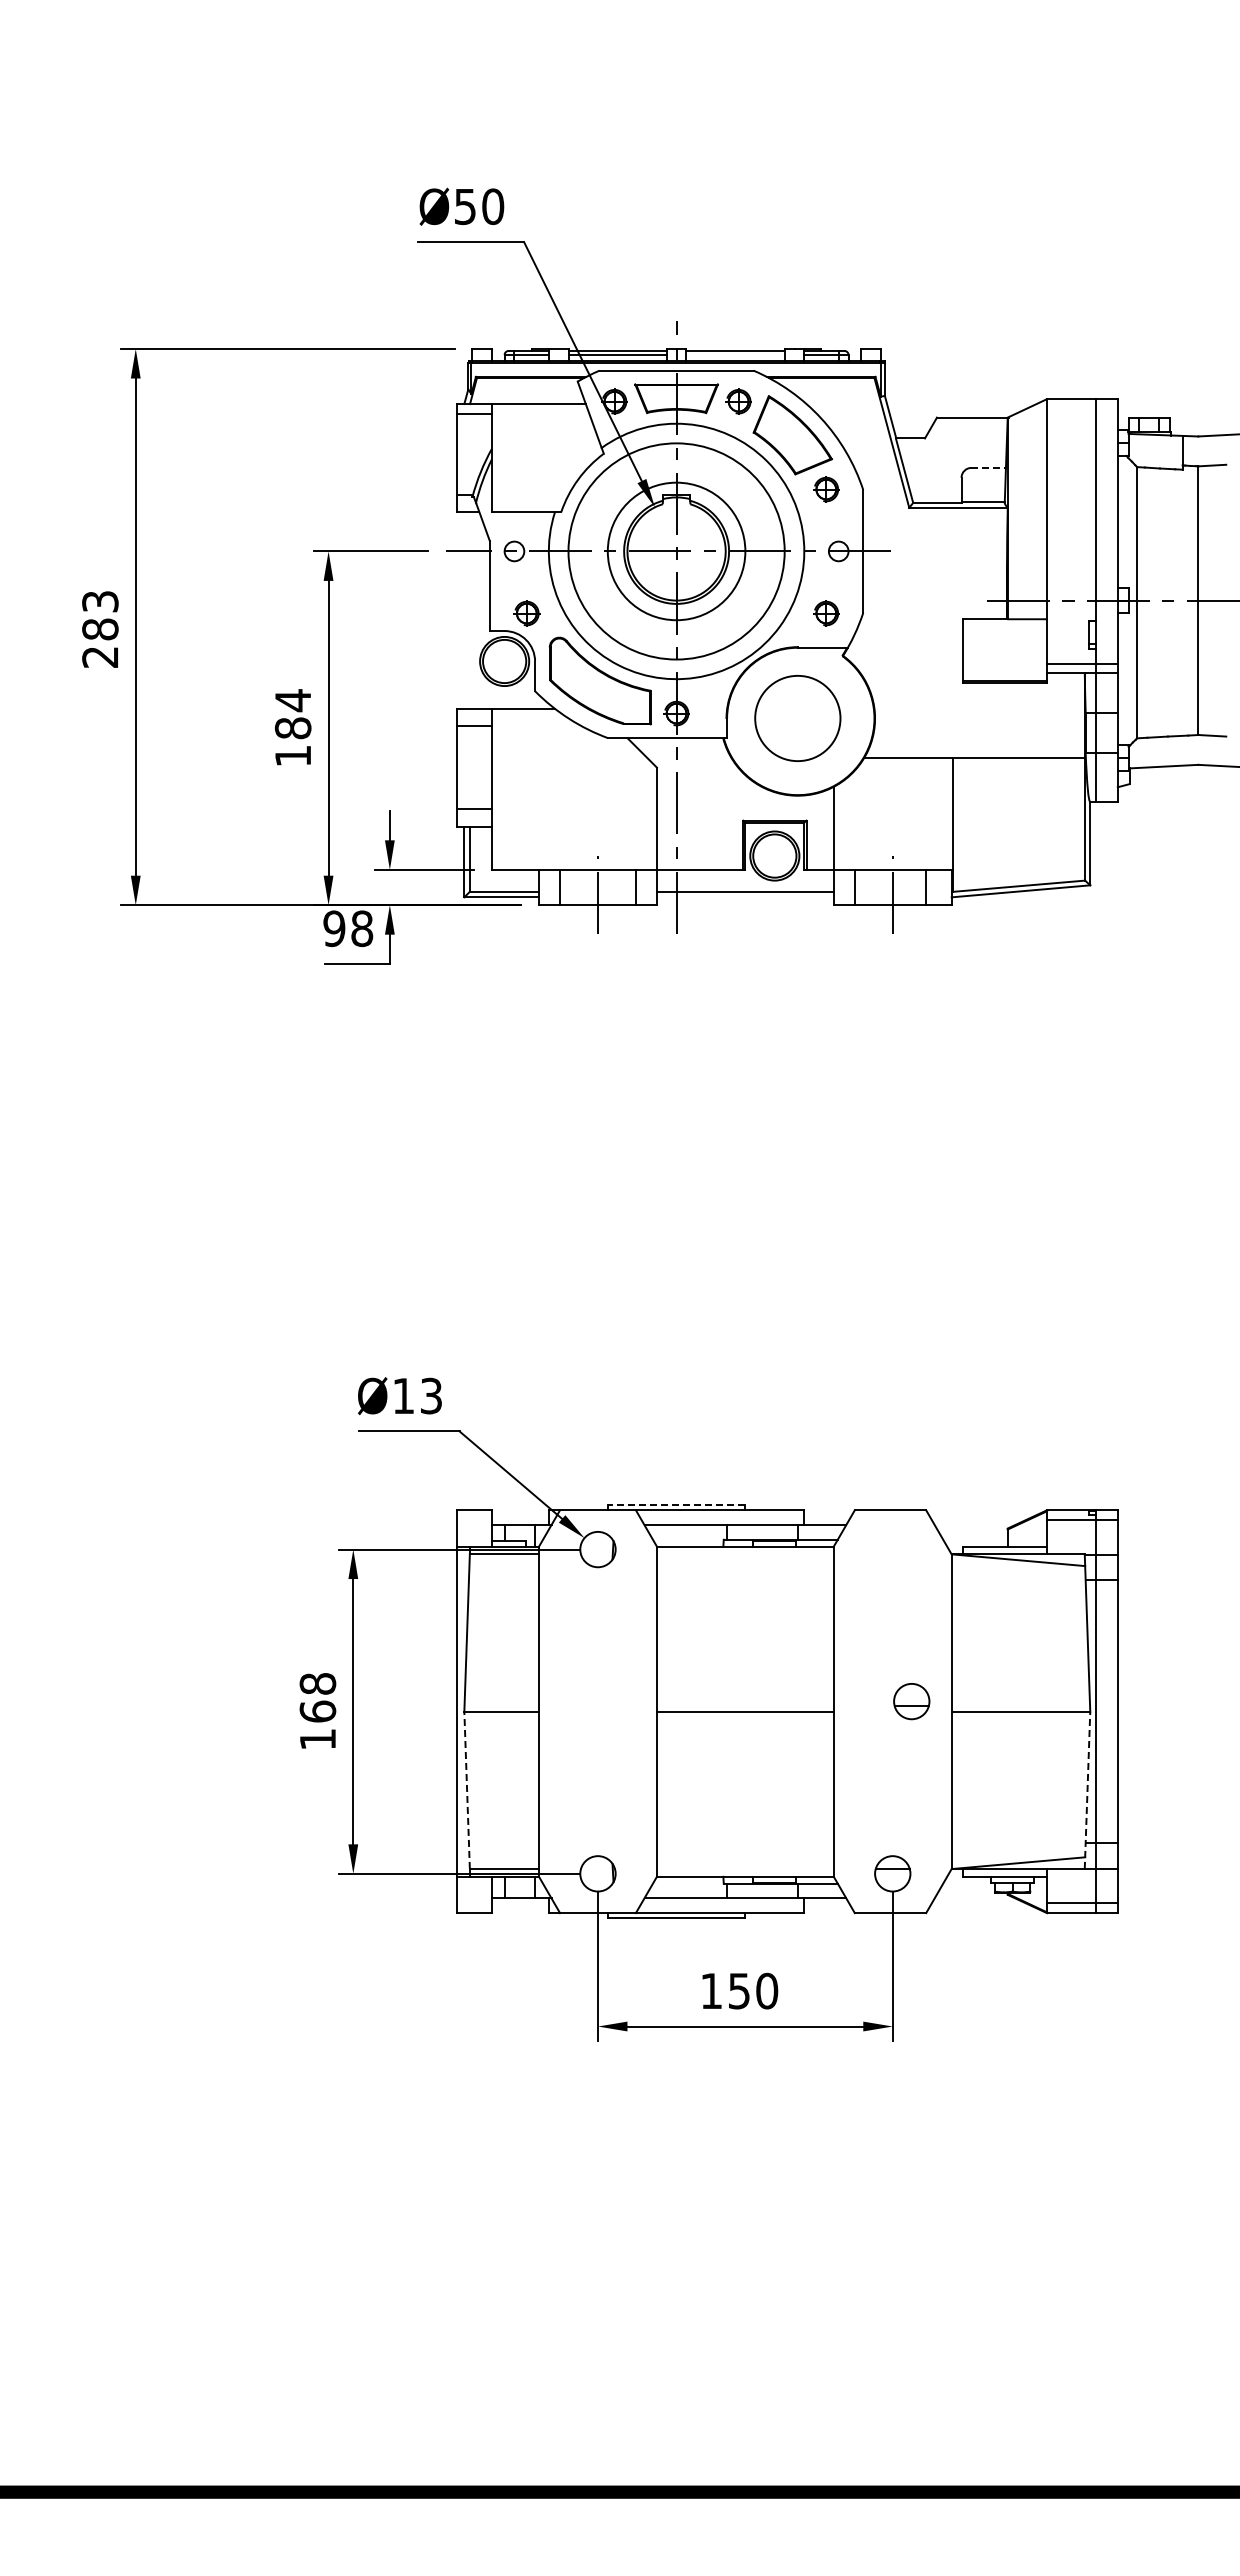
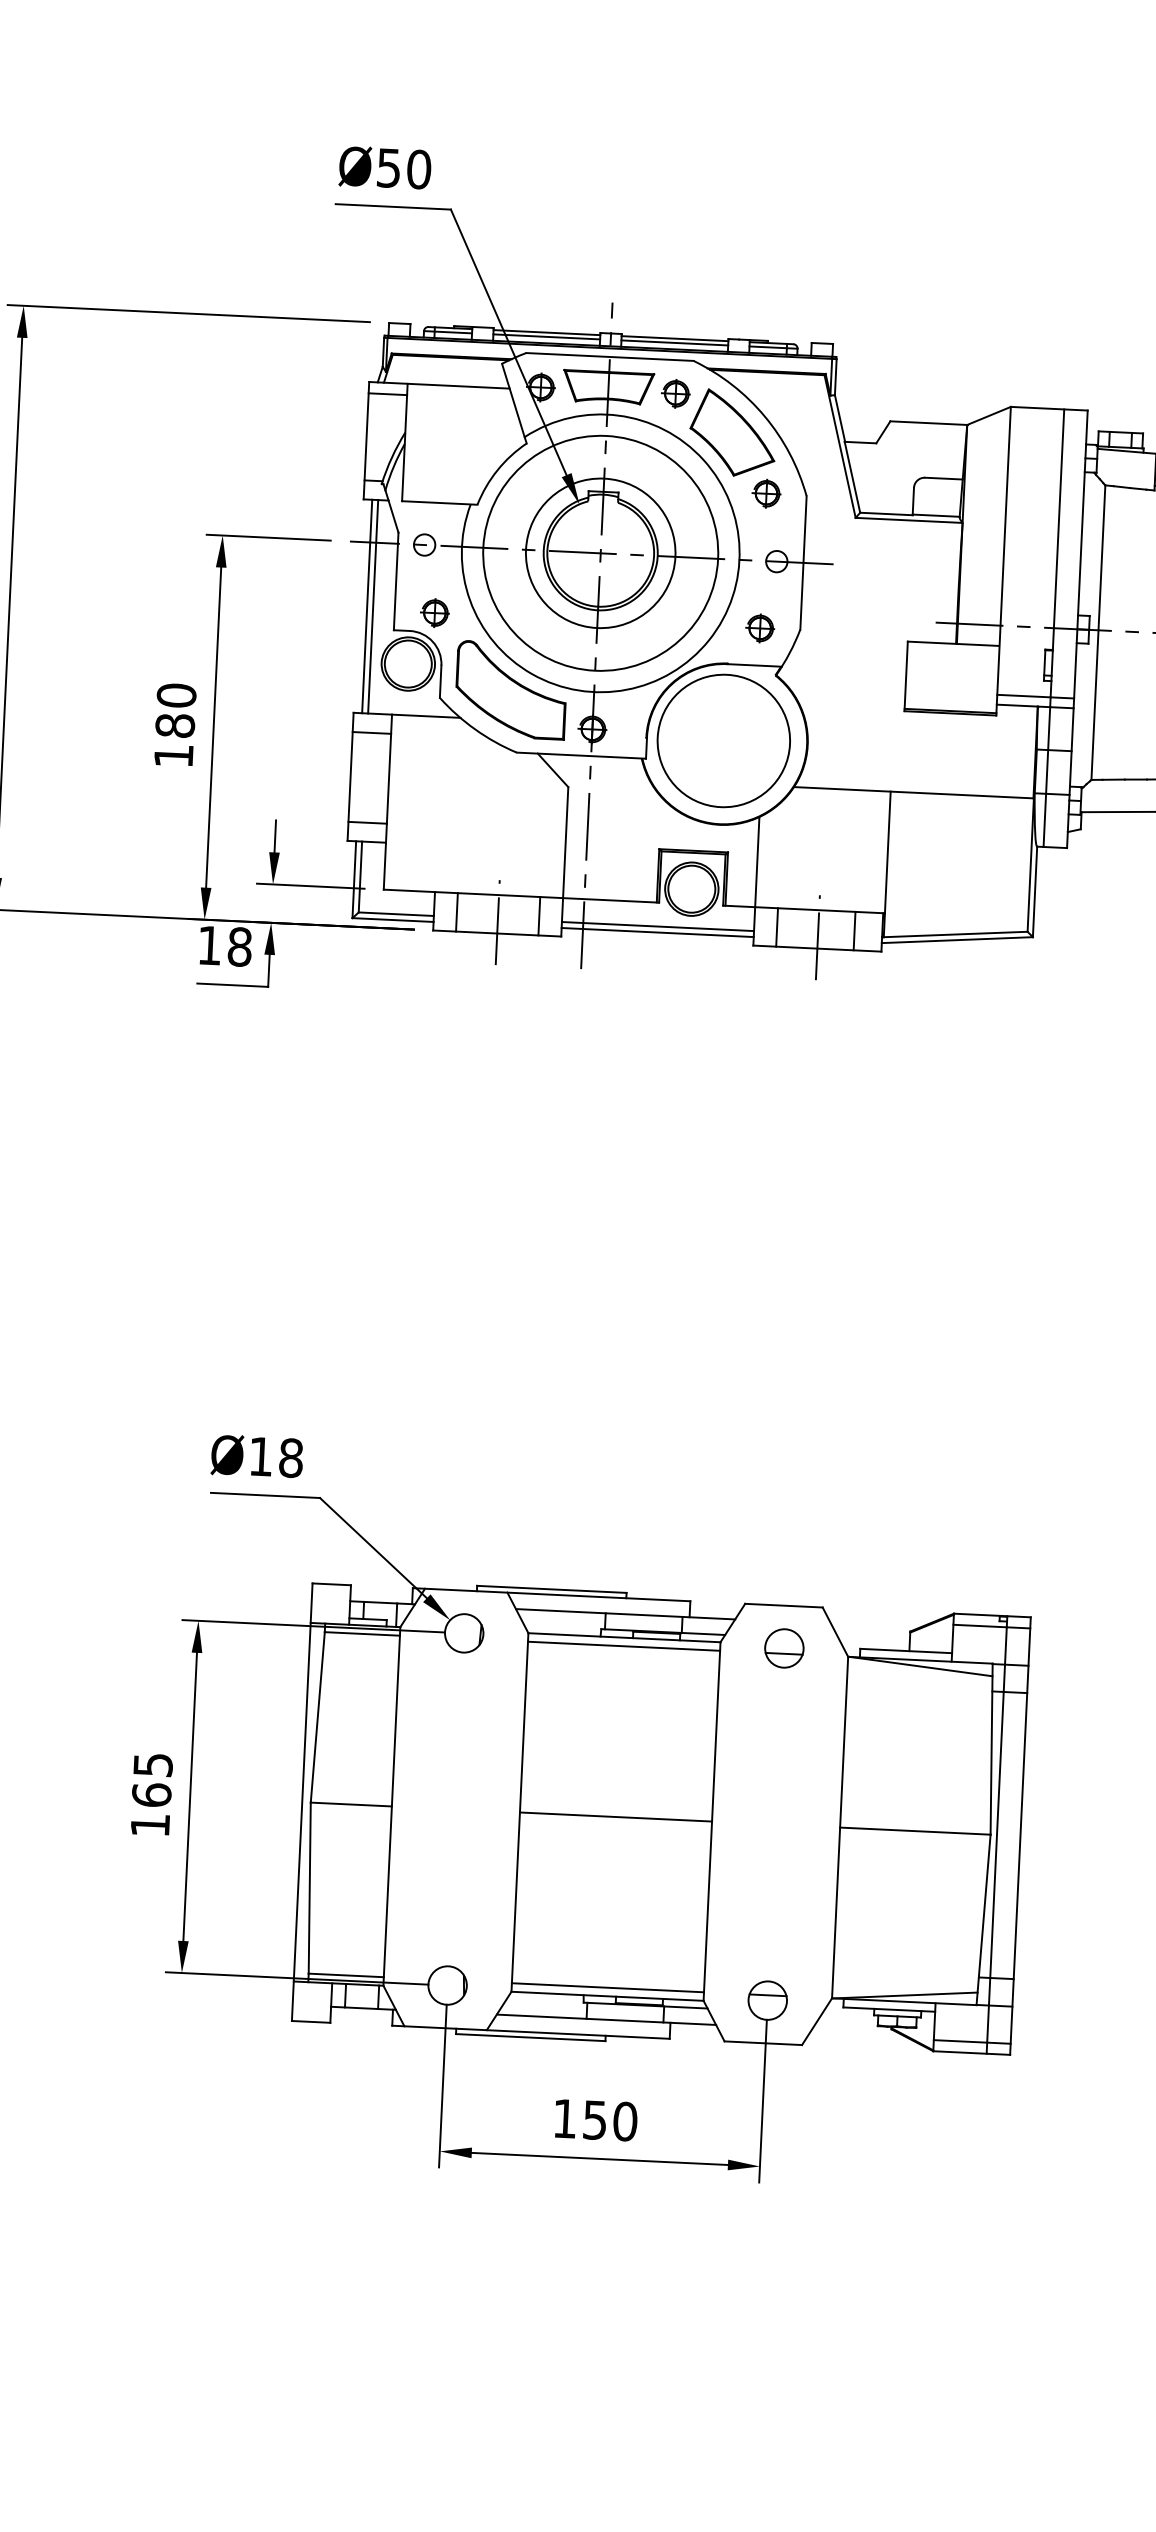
line: (735, 354) -> (674, 342), added
line: (989, 467) -> (944, 478), dashed -> solid
line: (464, 610) -> (367, 606), added
line: (469, 610) -> (372, 606), added
text: (292, 700) -> (175, 695), 184 -> 180
circle: (797, 718) -> (723, 740), size x1.43
line: (744, 897) -> (656, 932), added
text: (334, 928) -> (209, 945), 98 -> 18
text: (431, 1395) -> (291, 1457), Ø13 -> Ø18
line: (676, 1505) -> (551, 1589), dashed -> solid
line: (744, 1554) -> (623, 1646), added
text: (317, 1683) -> (152, 1764), 168 -> 165
part: (911, 1701) -> (784, 1648), moved
line: (467, 1790) -> (310, 1888), dashed -> solid
line: (1087, 1790) -> (983, 1920), dashed -> solid
line: (744, 1868) -> (607, 1987), added

